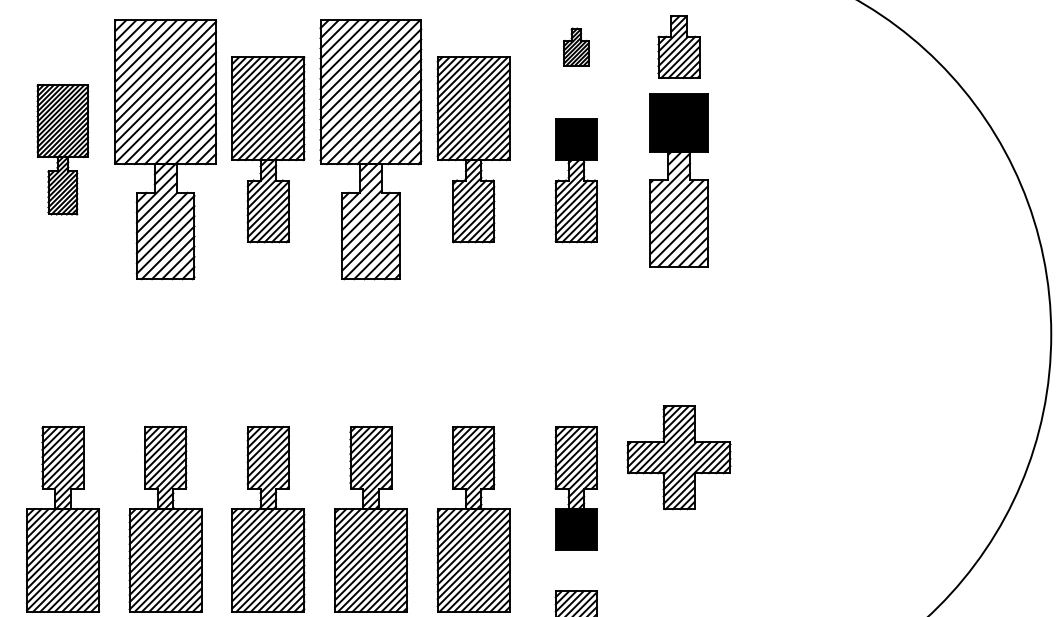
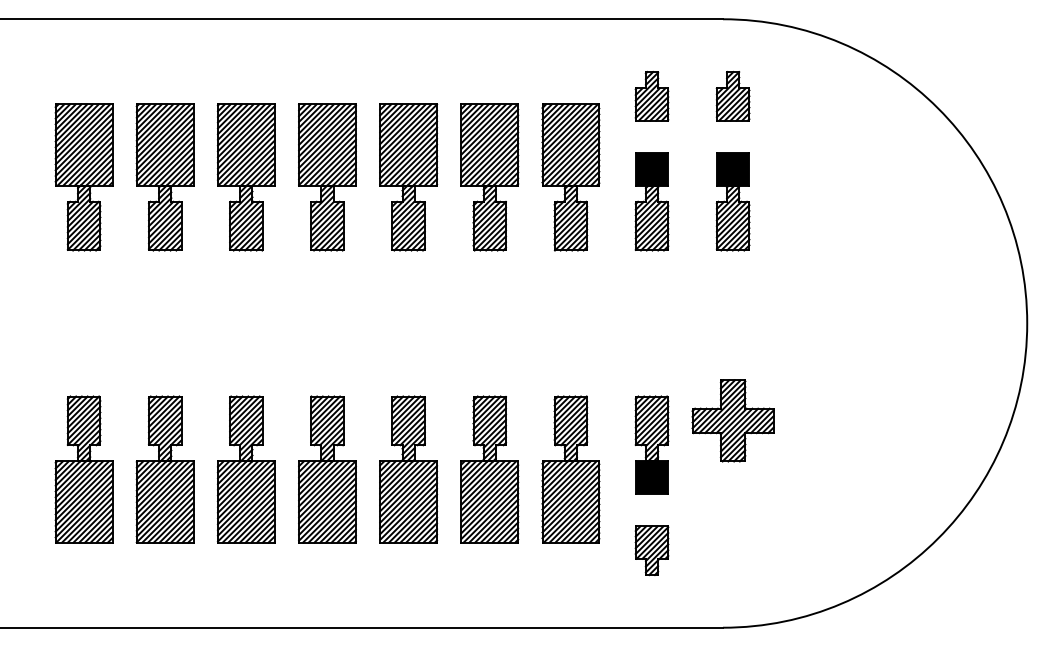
part: (575, 47) -> (651, 96), size x1.67
part: (61, 149) -> (245, 177), size x1.43
part: (165, 149) -> (327, 177), size x0.71
part: (370, 149) -> (489, 177), size x0.71
part: (678, 180) -> (732, 201), size x0.71

